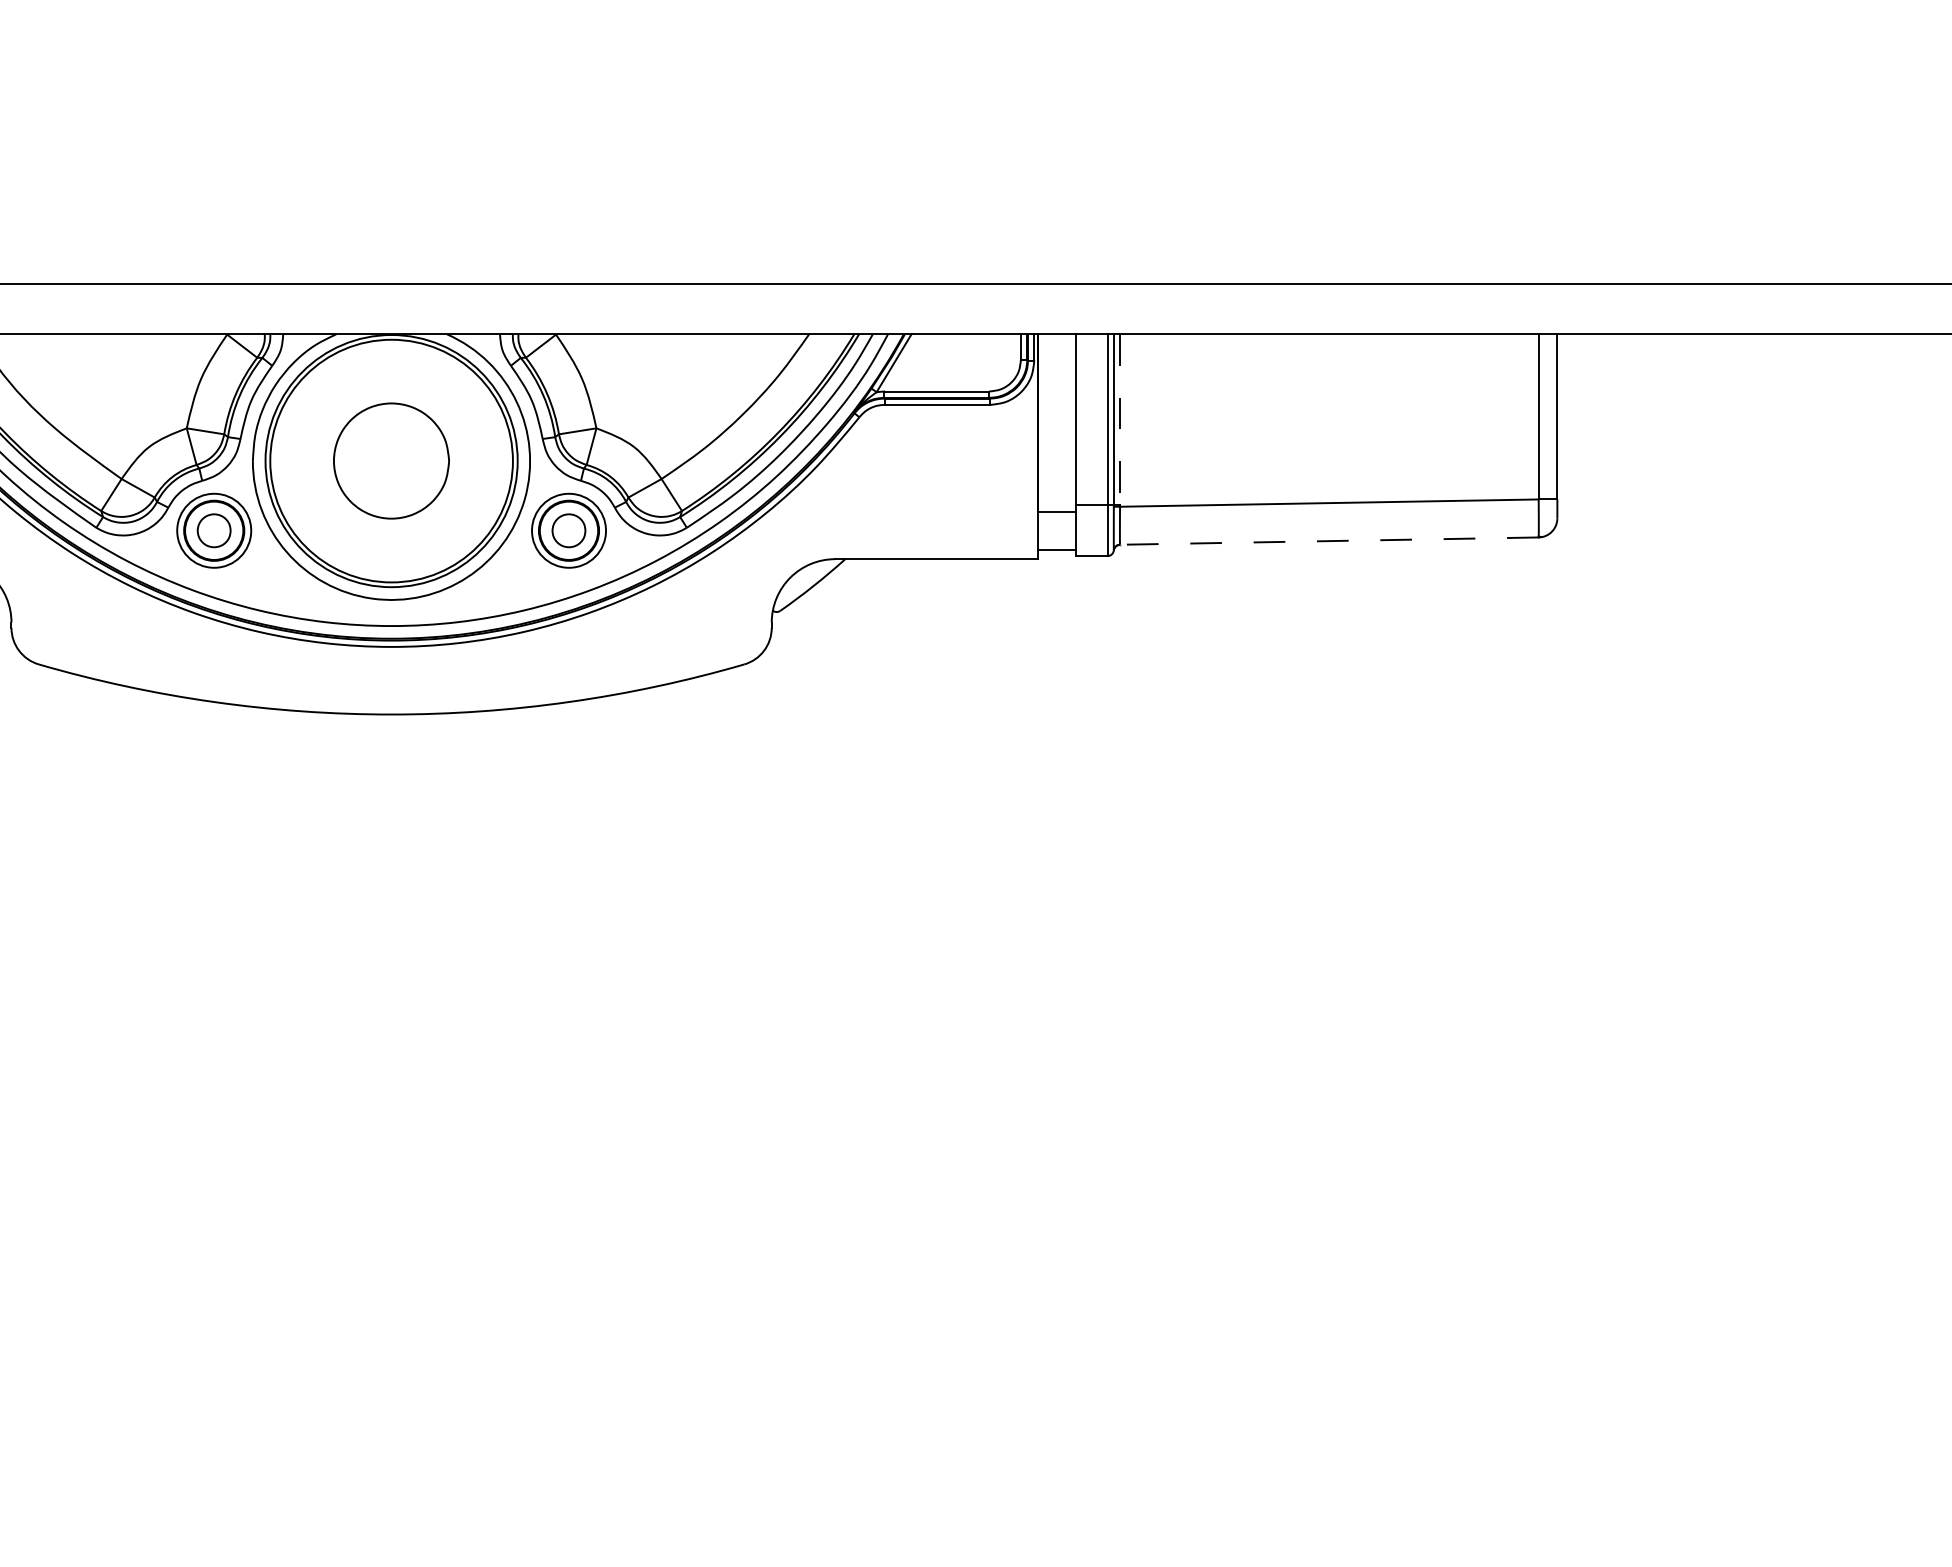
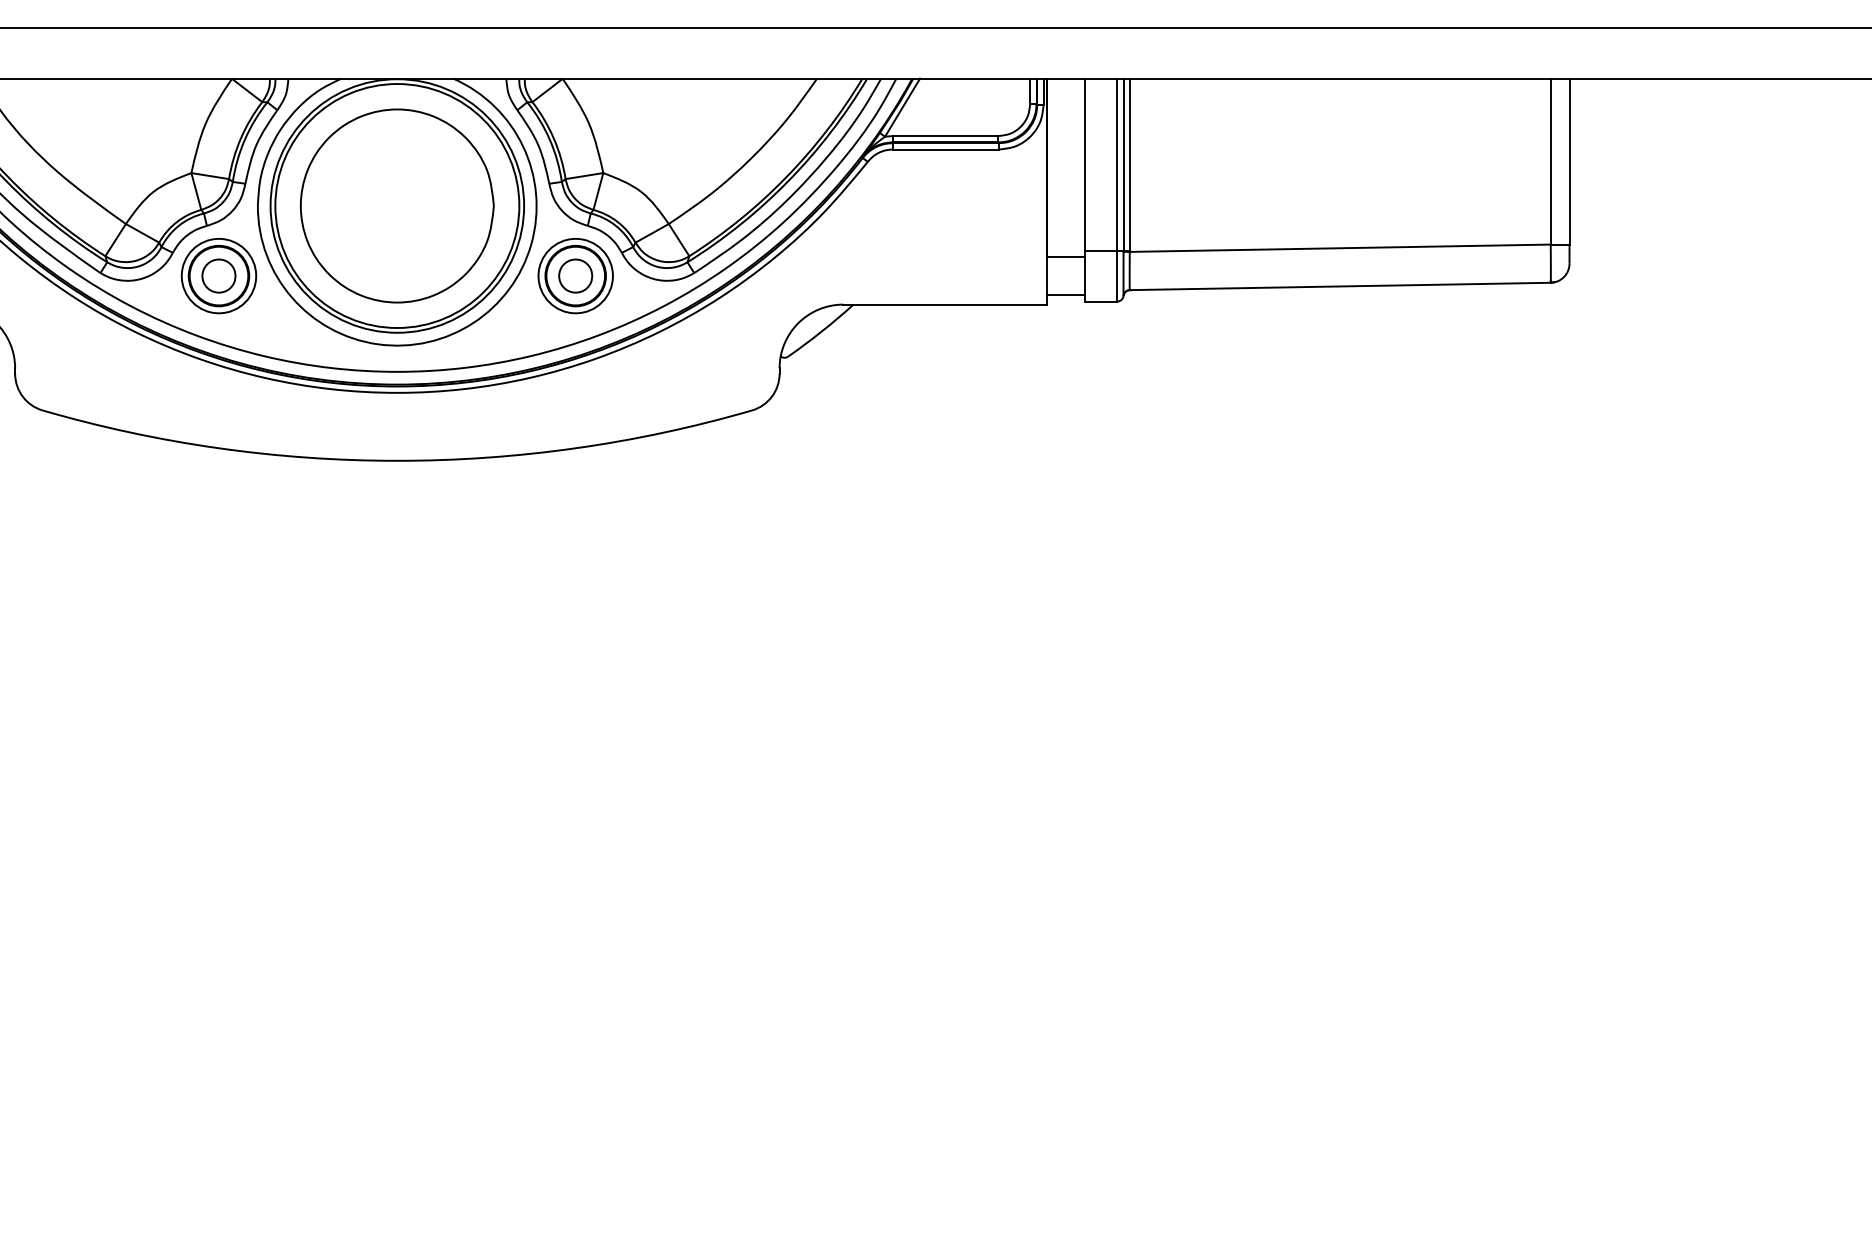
line: (1120, 419) -> (1130, 164), dashed -> solid
part: (391, 460) -> (397, 205), size x1.67
line: (1328, 541) -> (1339, 286), dashed -> solid

